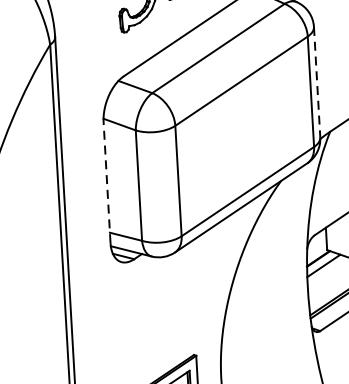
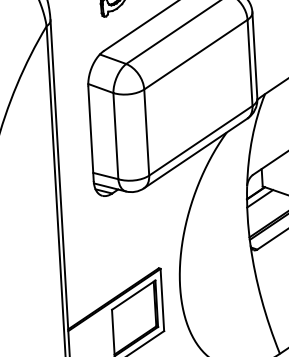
line: (316, 82) -> (254, 55), dashed -> solid
line: (106, 182) -> (90, 133), dashed -> solid

